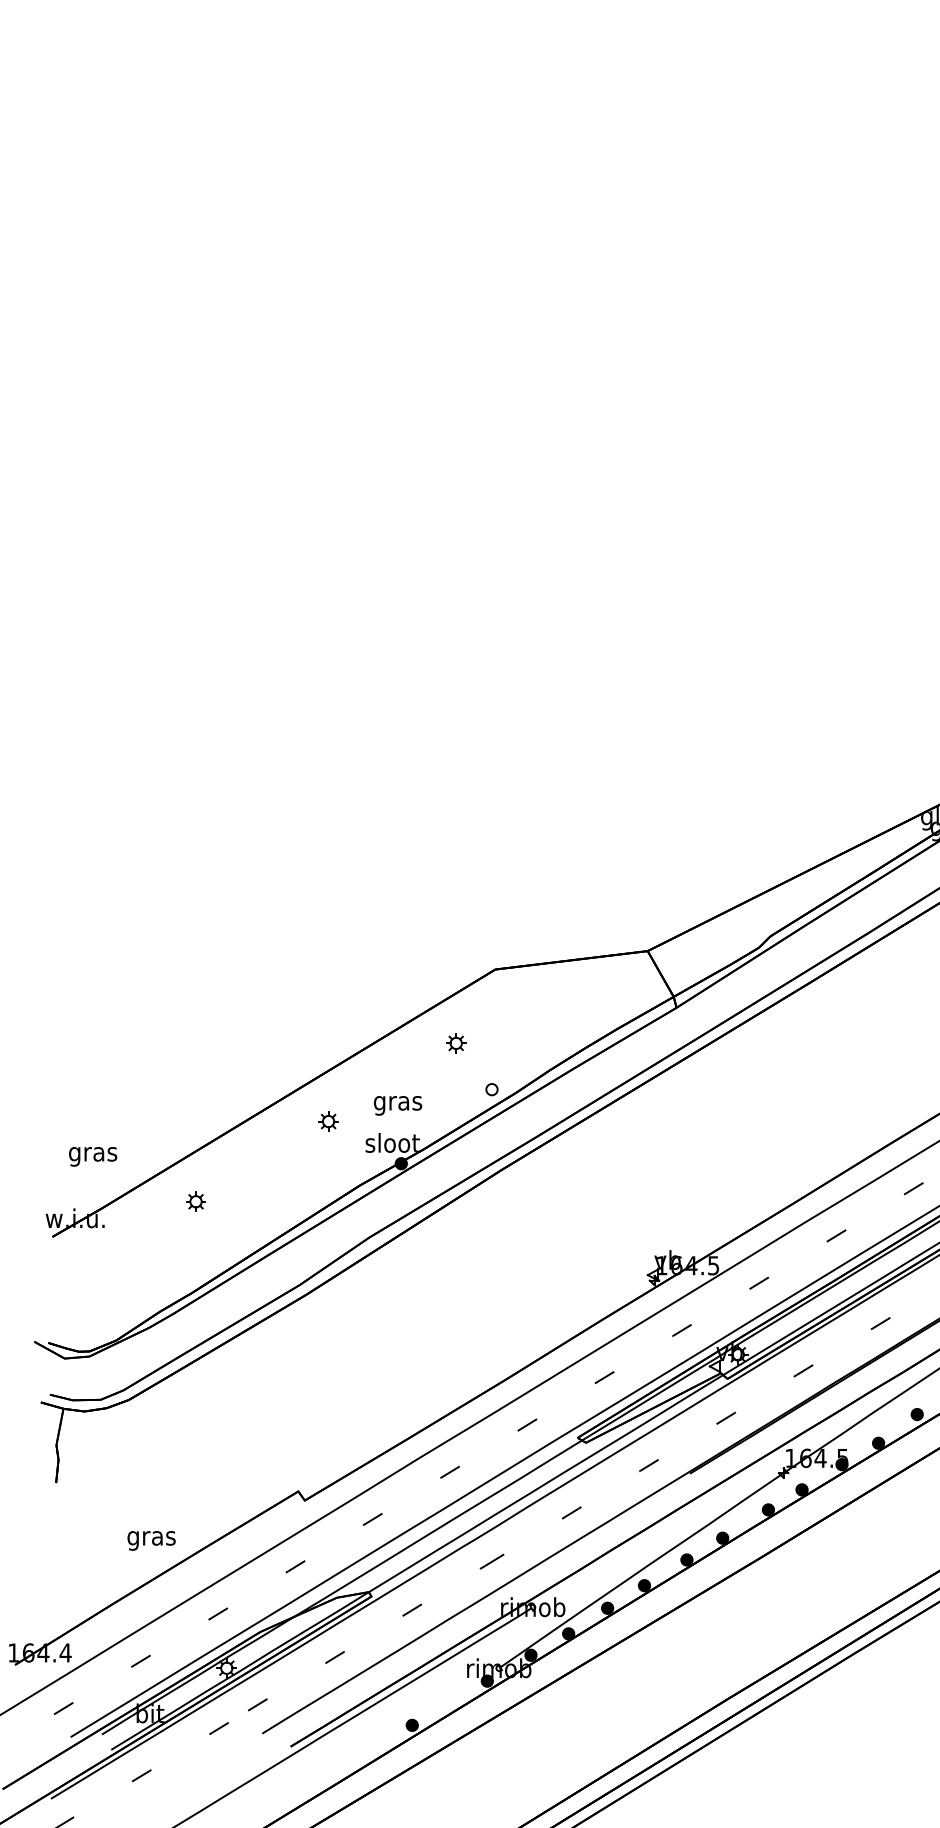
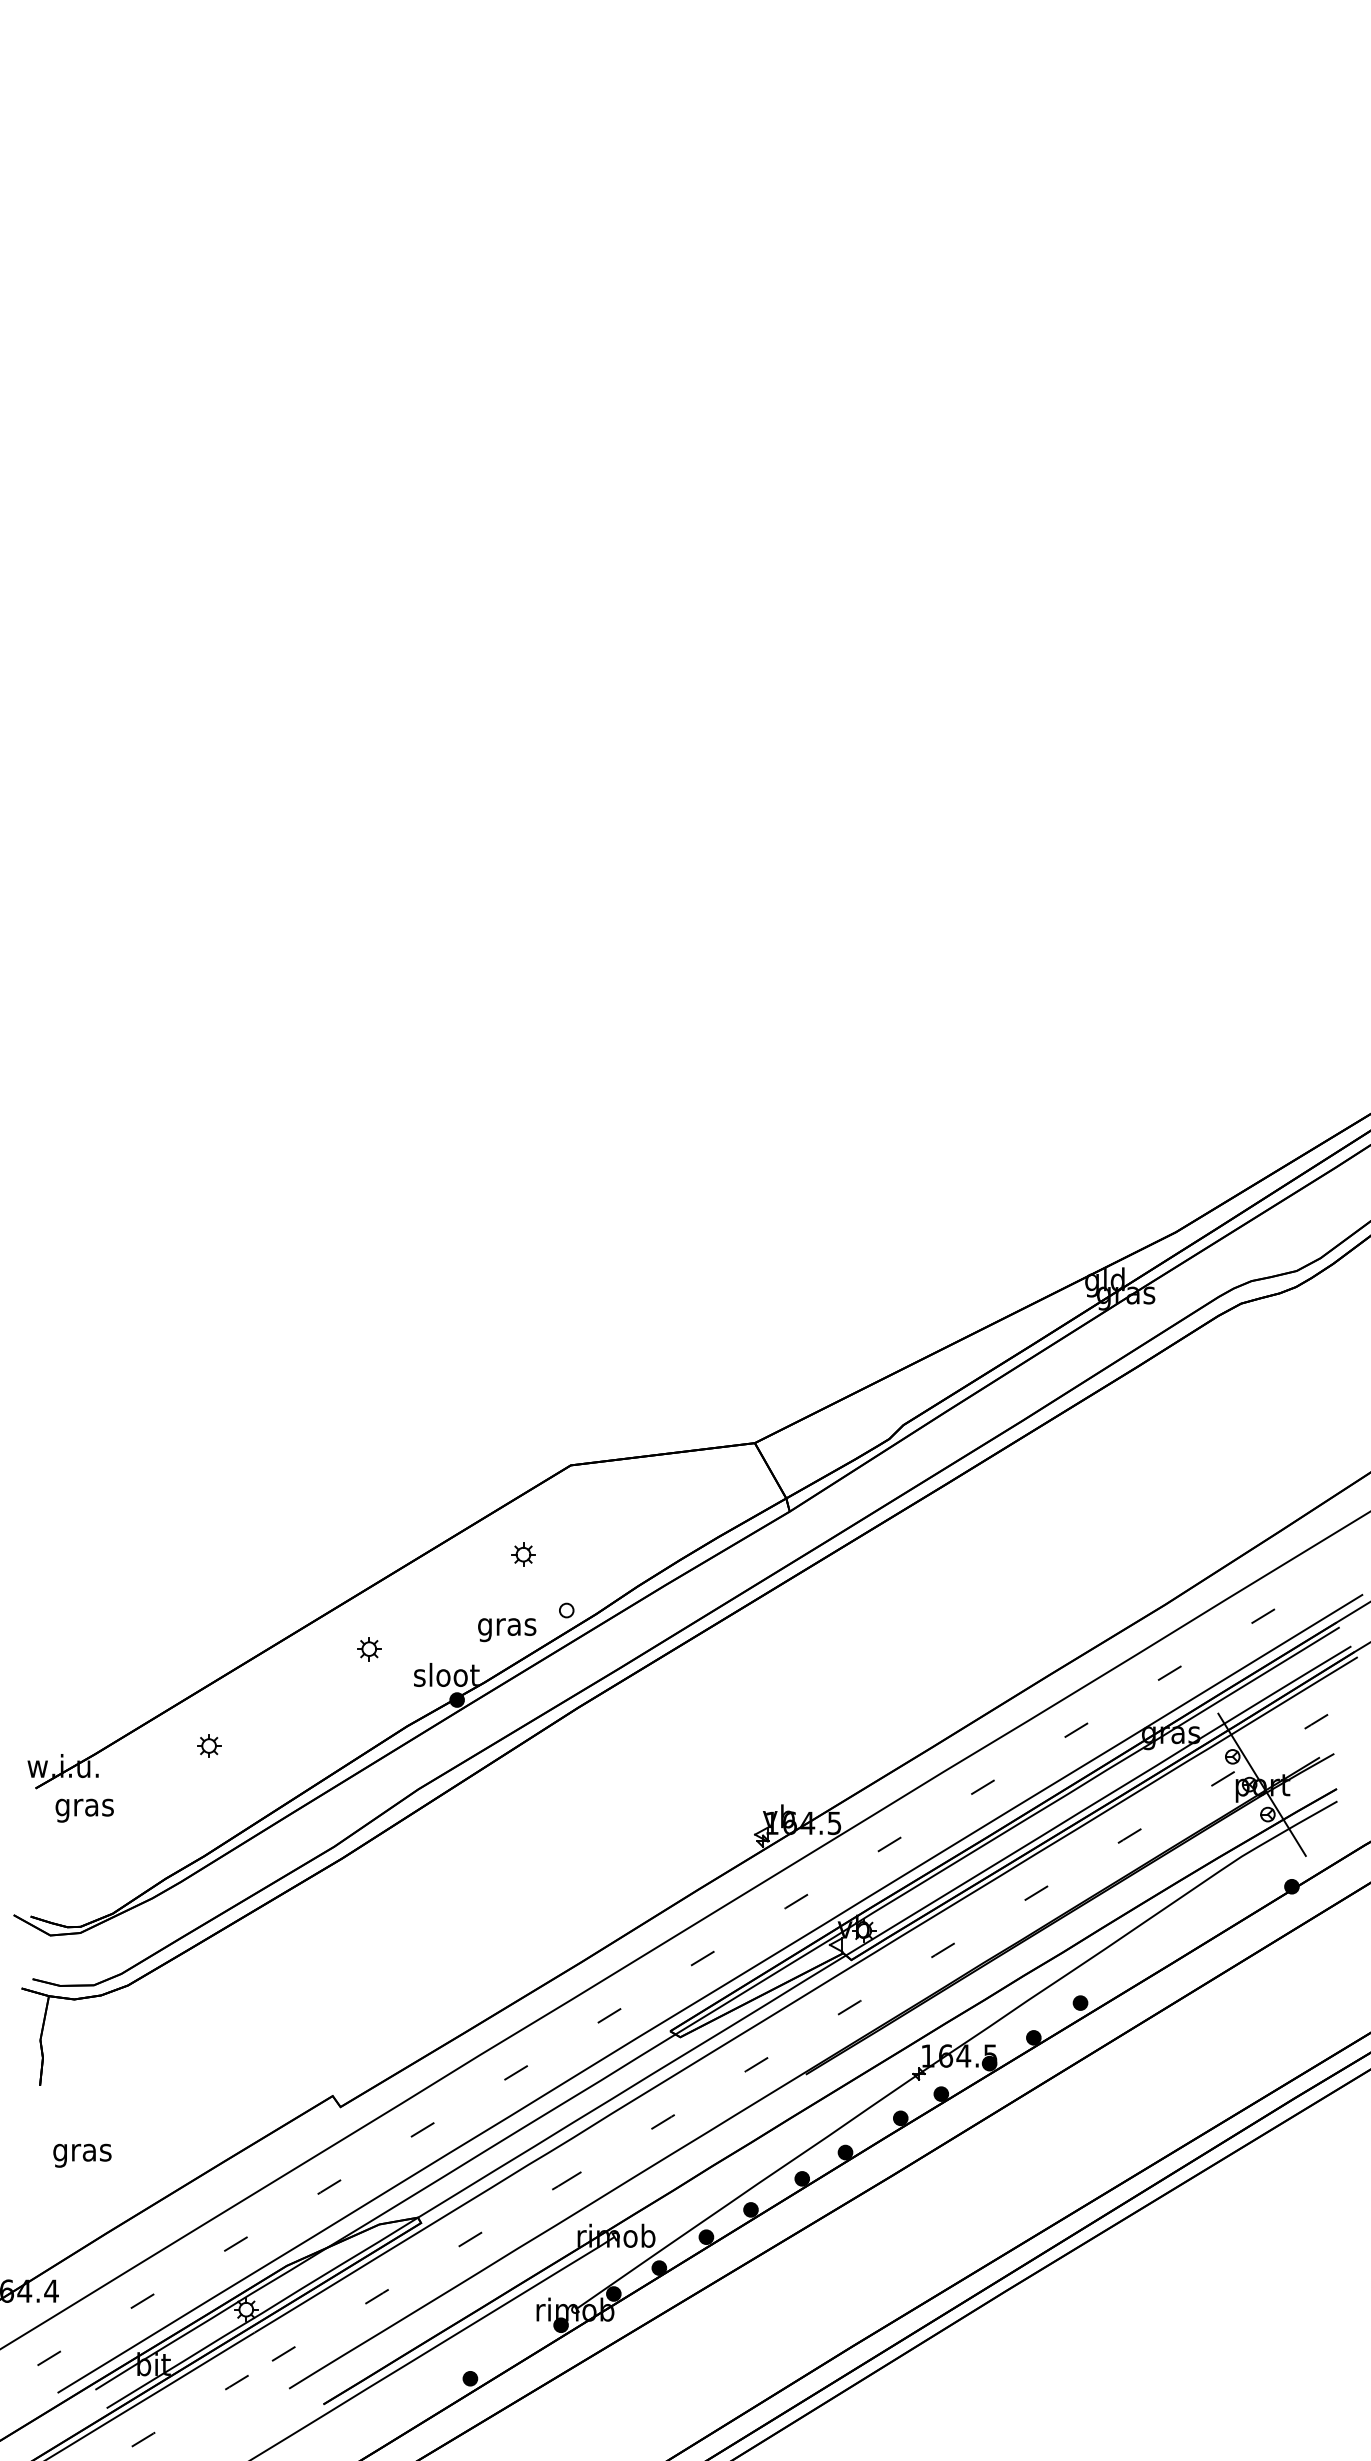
text: (398, 1106) -> (507, 1630), moved
text: (92, 1156) -> (84, 1810), moved
text: (151, 1540) -> (82, 2155), moved

